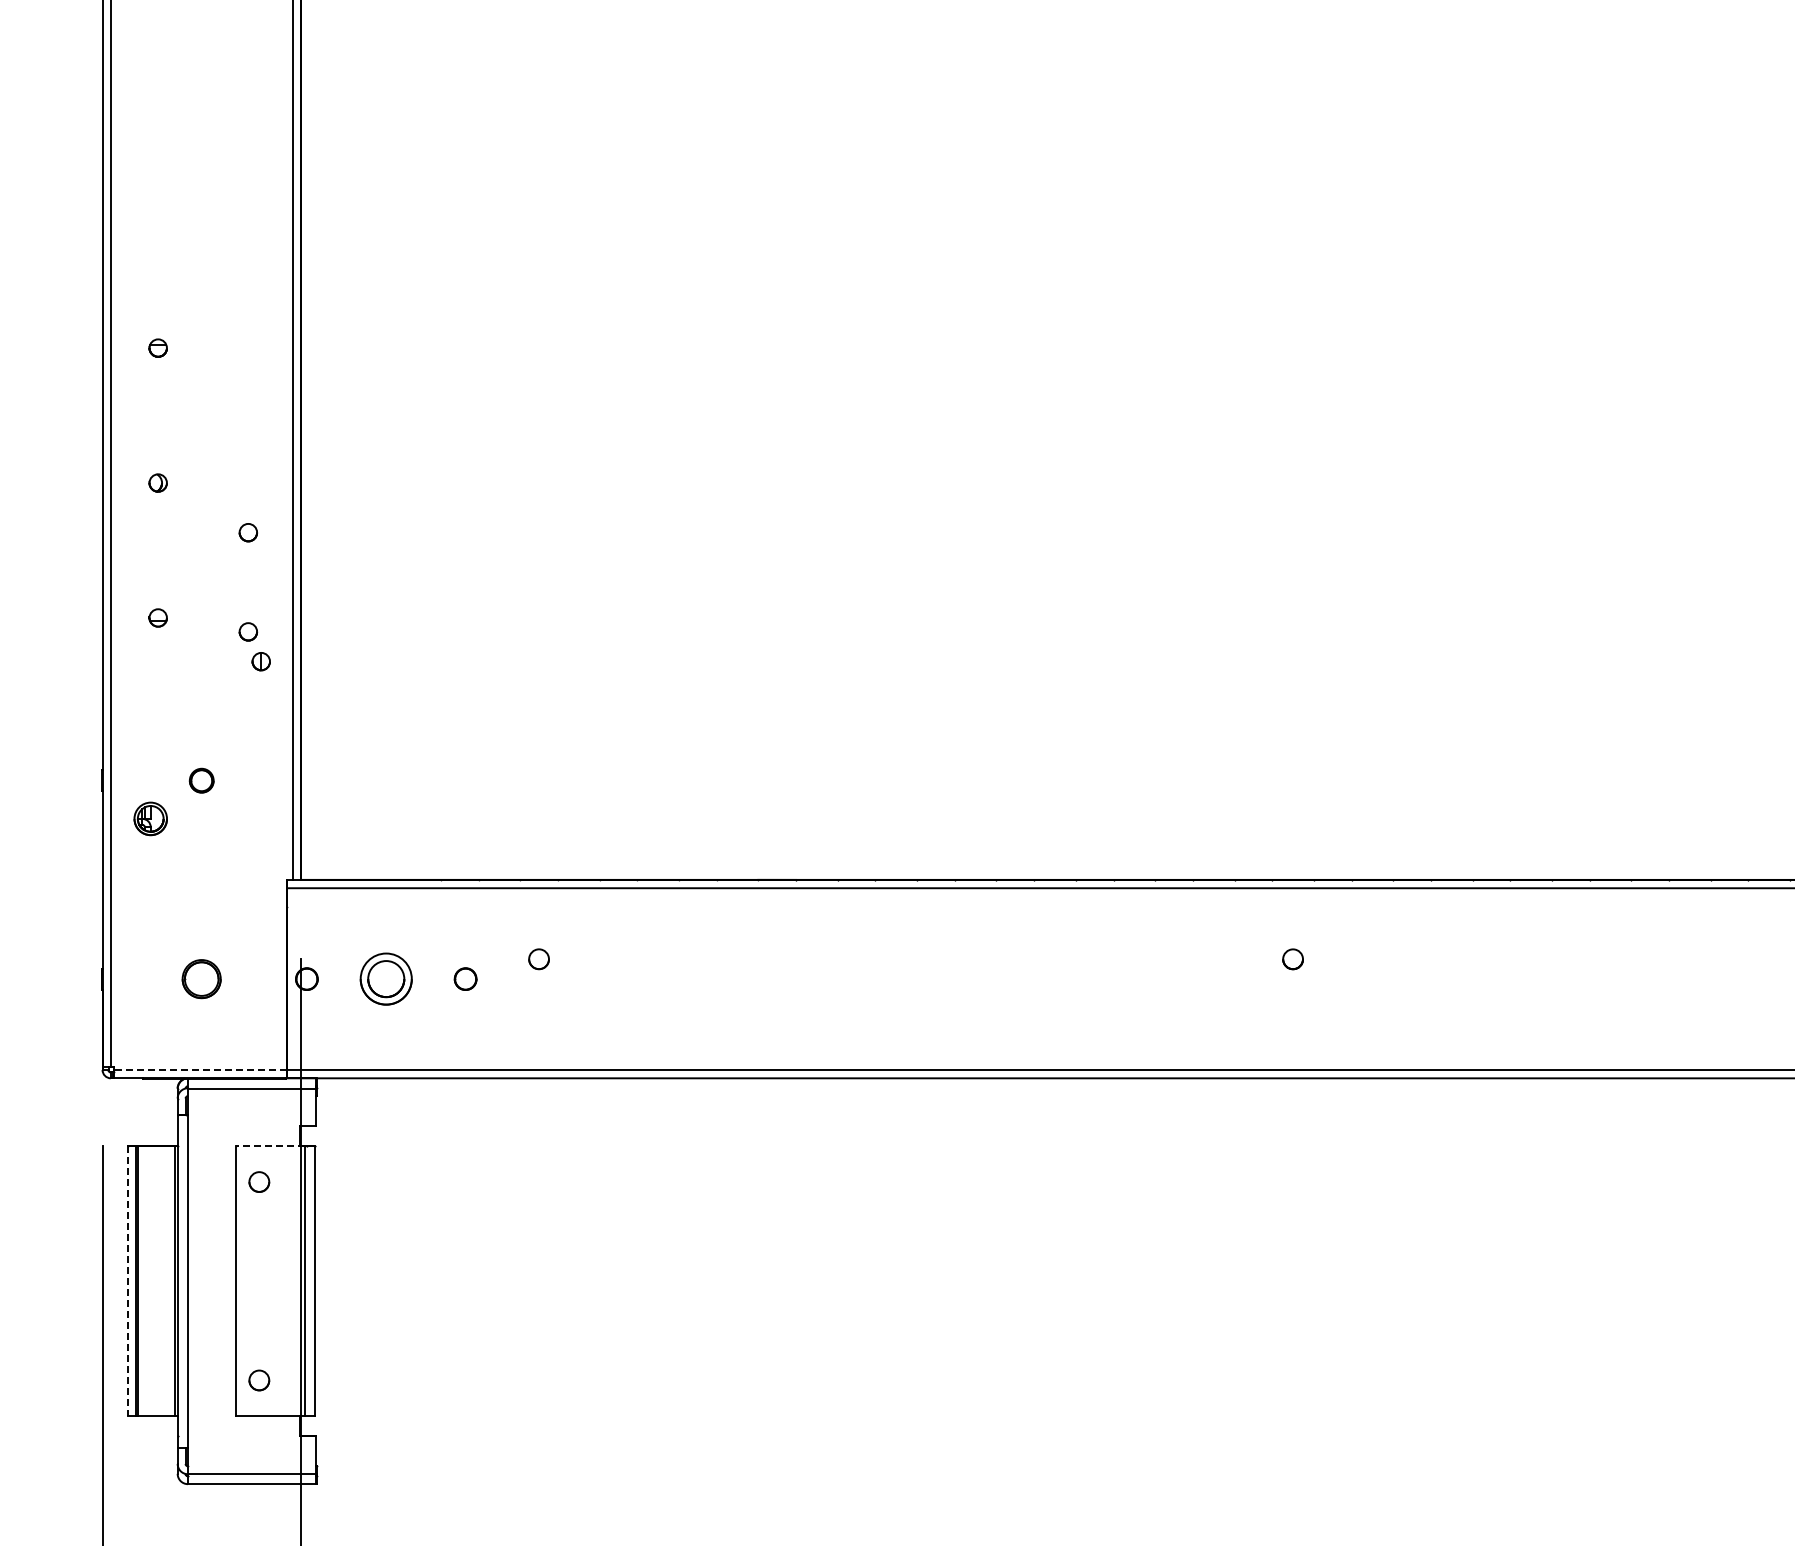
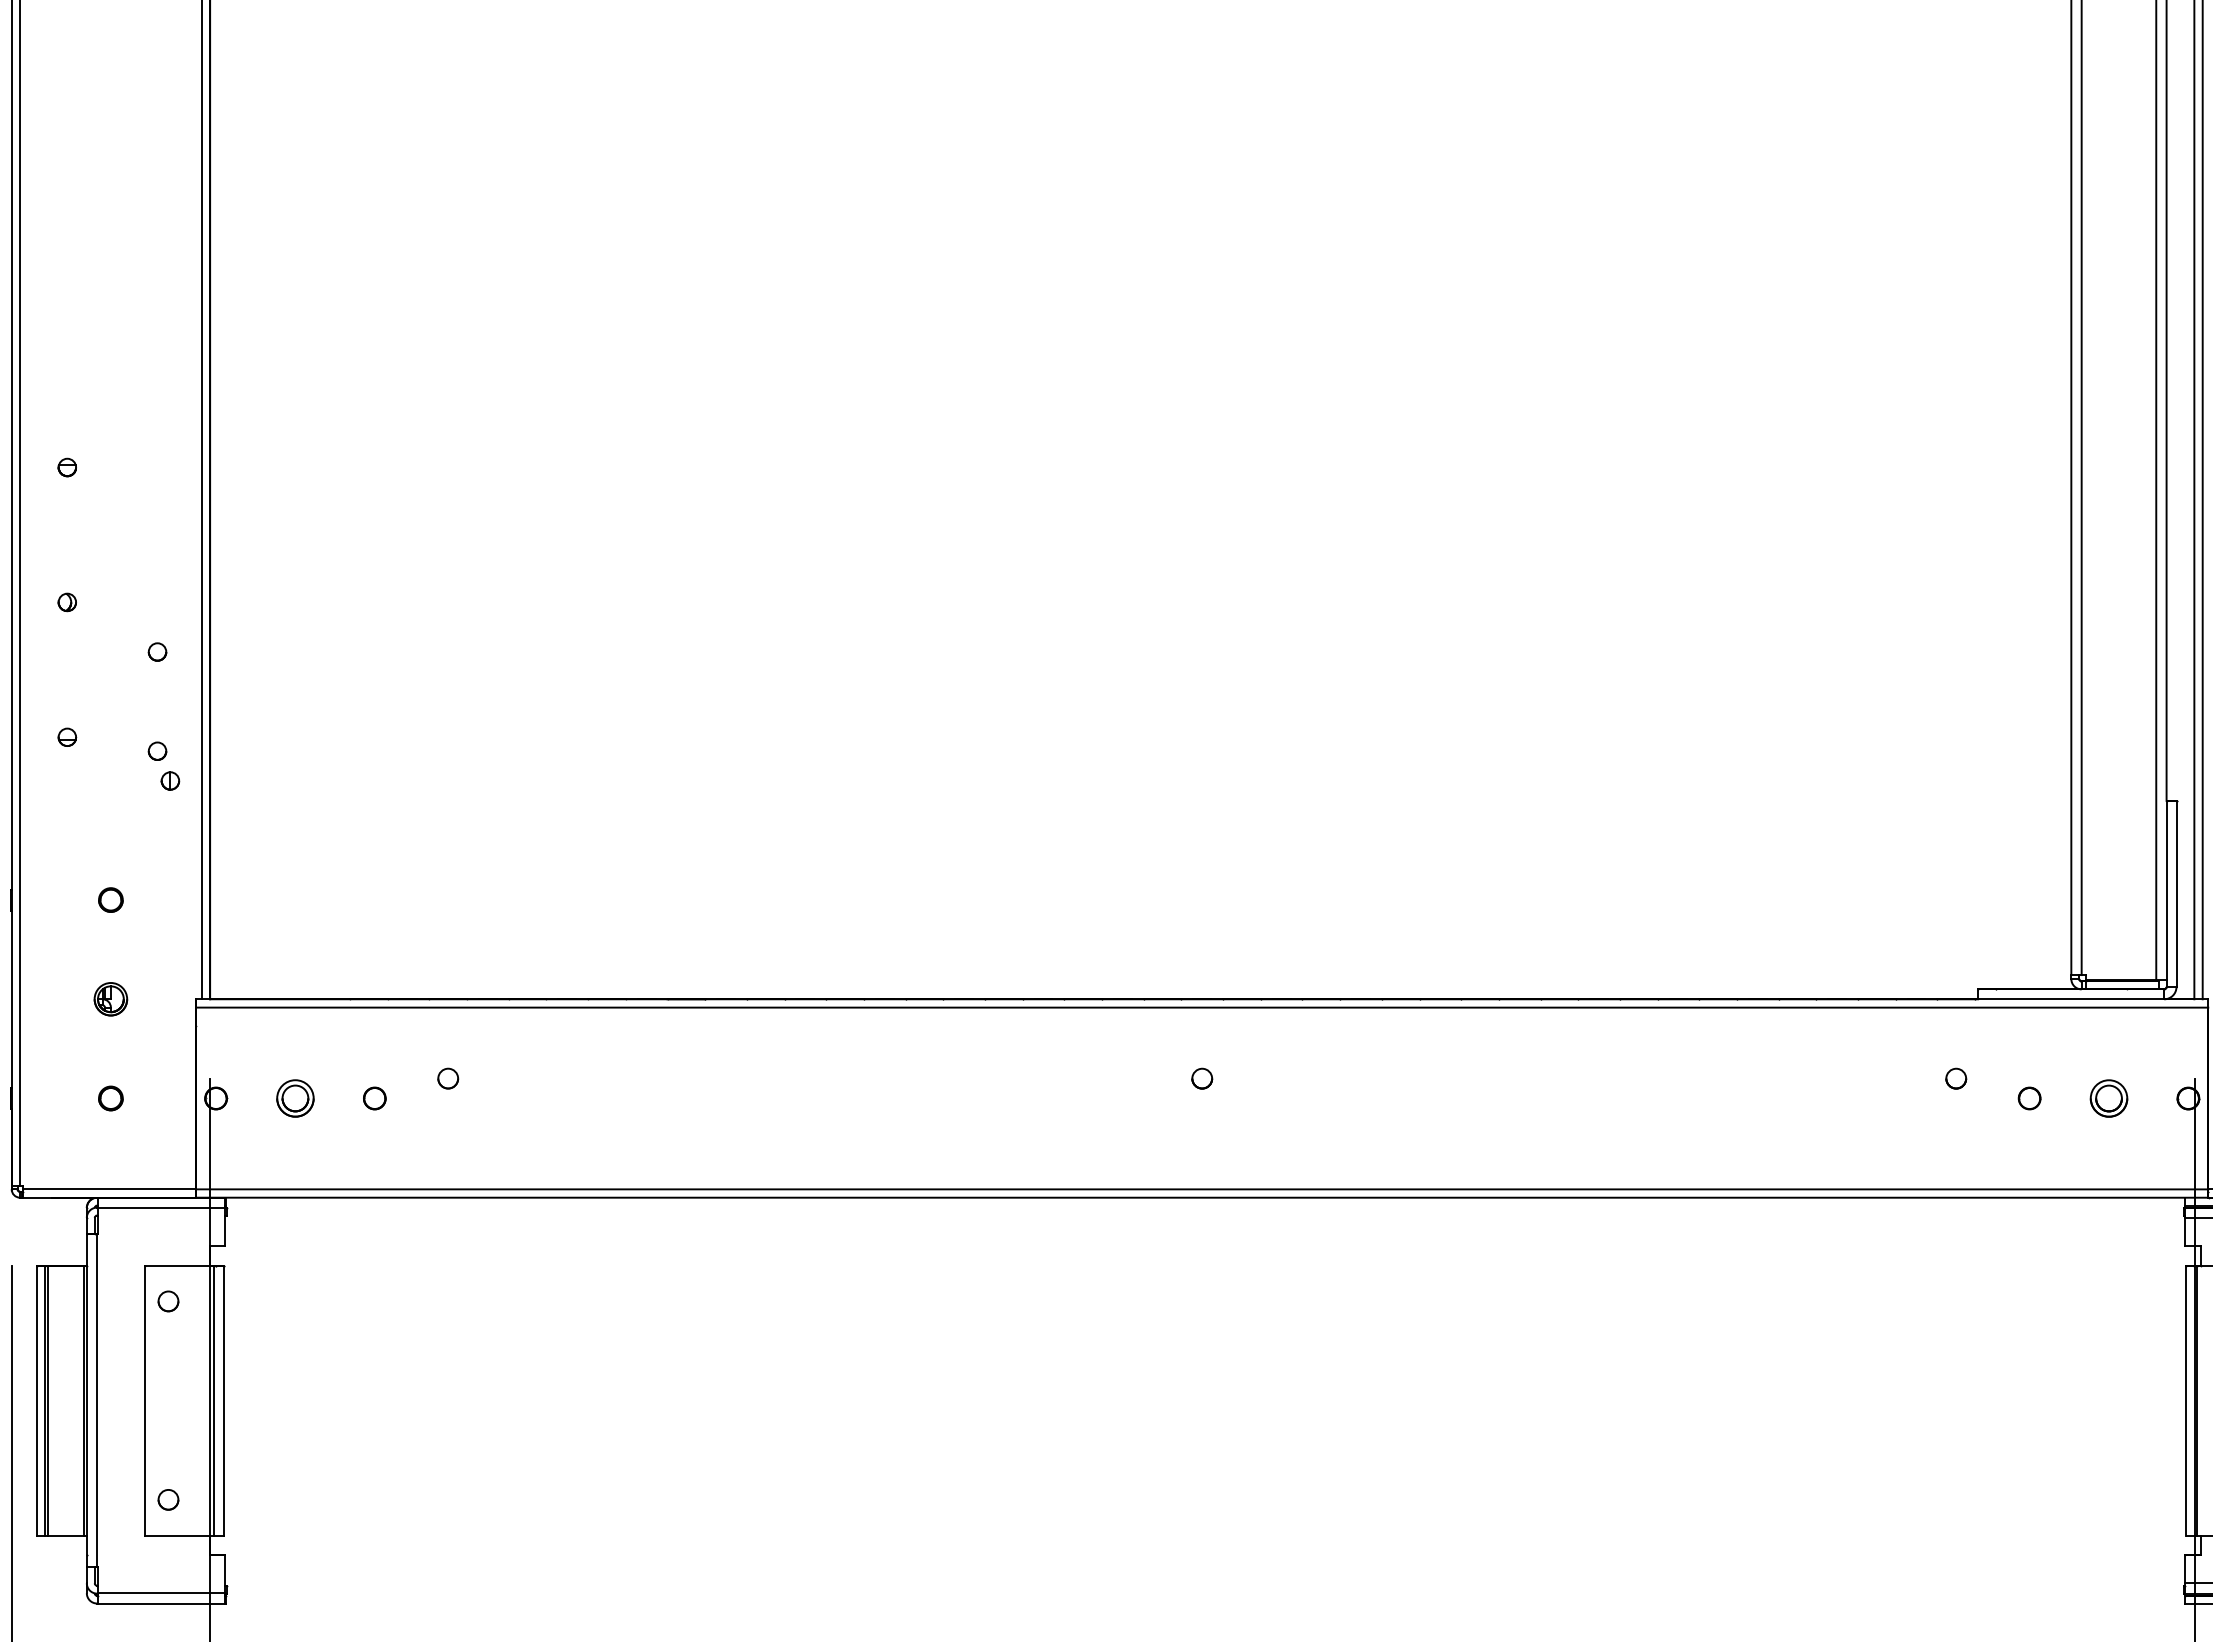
part: (150, 819) -> (110, 999), moved
part: (201, 979) -> (110, 1098), size x0.62
part: (386, 979) -> (295, 1098), size x0.71
line: (200, 1070) -> (109, 1189), dashed -> solid
line: (270, 1146) -> (179, 1265), dashed -> solid
line: (128, 1281) -> (37, 1400), dashed -> solid

